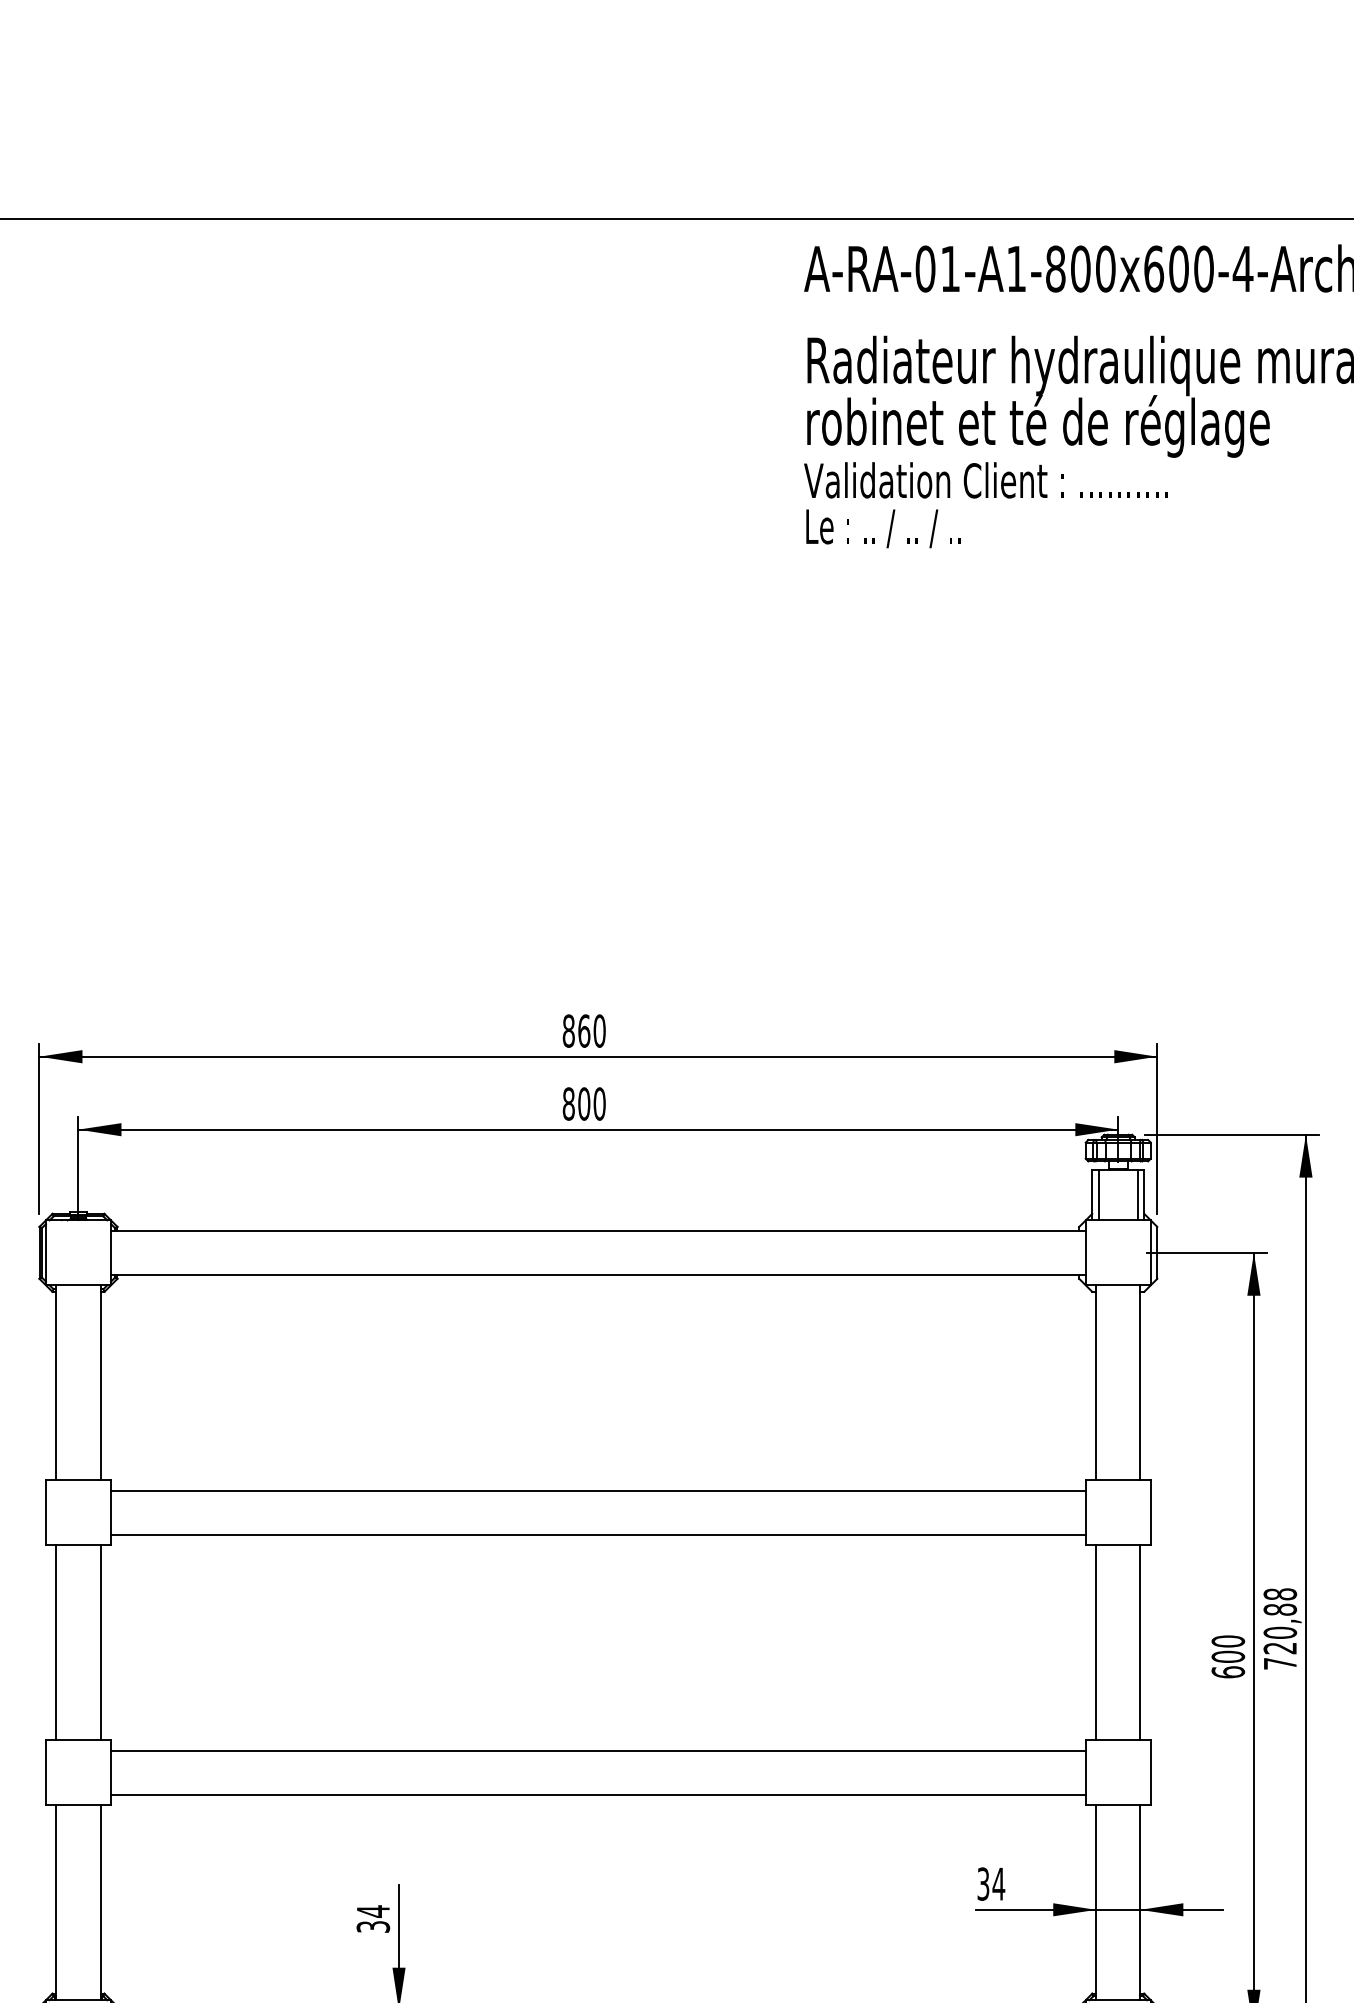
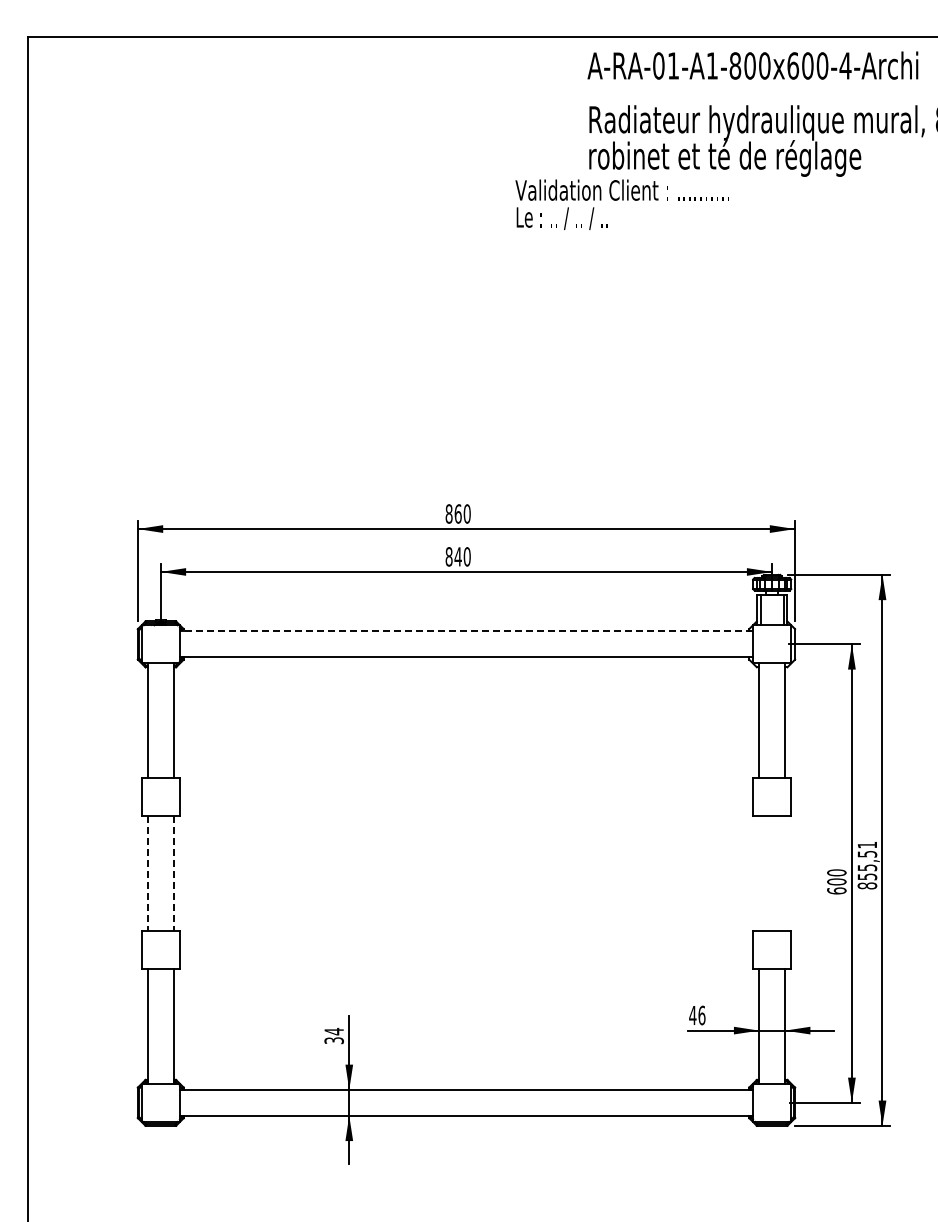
text: (984, 504) -> (621, 204), moved
text: (583, 1103) -> (457, 556), 800 -> 840
line: (598, 1230) -> (466, 631), solid -> dashed
line: (598, 1491) -> (466, 784), removed
line: (598, 1535) -> (466, 810), removed
text: (1280, 1628) -> (867, 865), 720,88 -> 855,51
line: (1096, 1642) -> (759, 873), removed
line: (1140, 1642) -> (785, 873), removed
line: (55, 1644) -> (147, 874), solid -> dashed
line: (100, 1644) -> (173, 874), solid -> dashed
line: (598, 1751) -> (466, 937), removed
line: (598, 1795) -> (466, 963), removed
text: (991, 1884) -> (697, 1015), 34 -> 46

